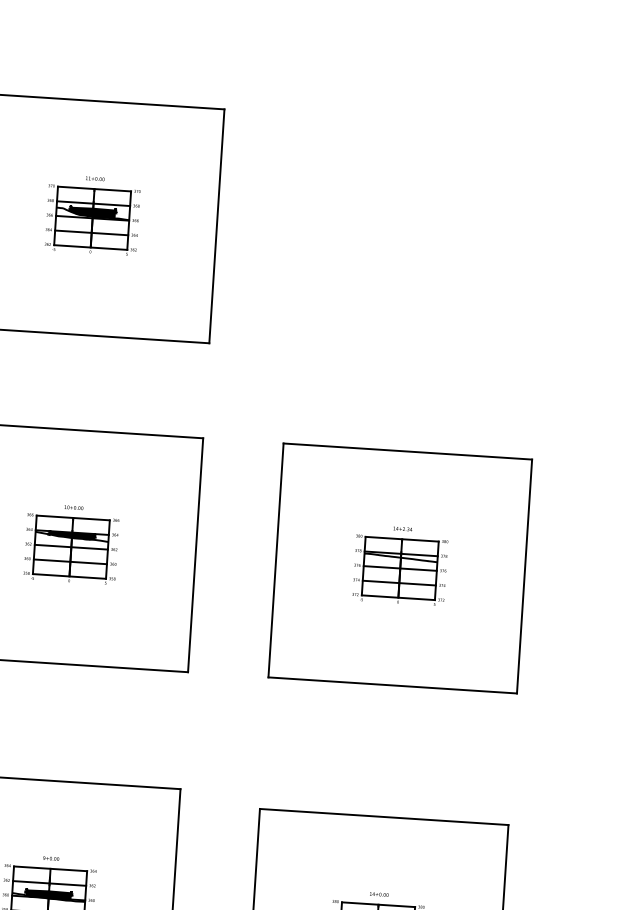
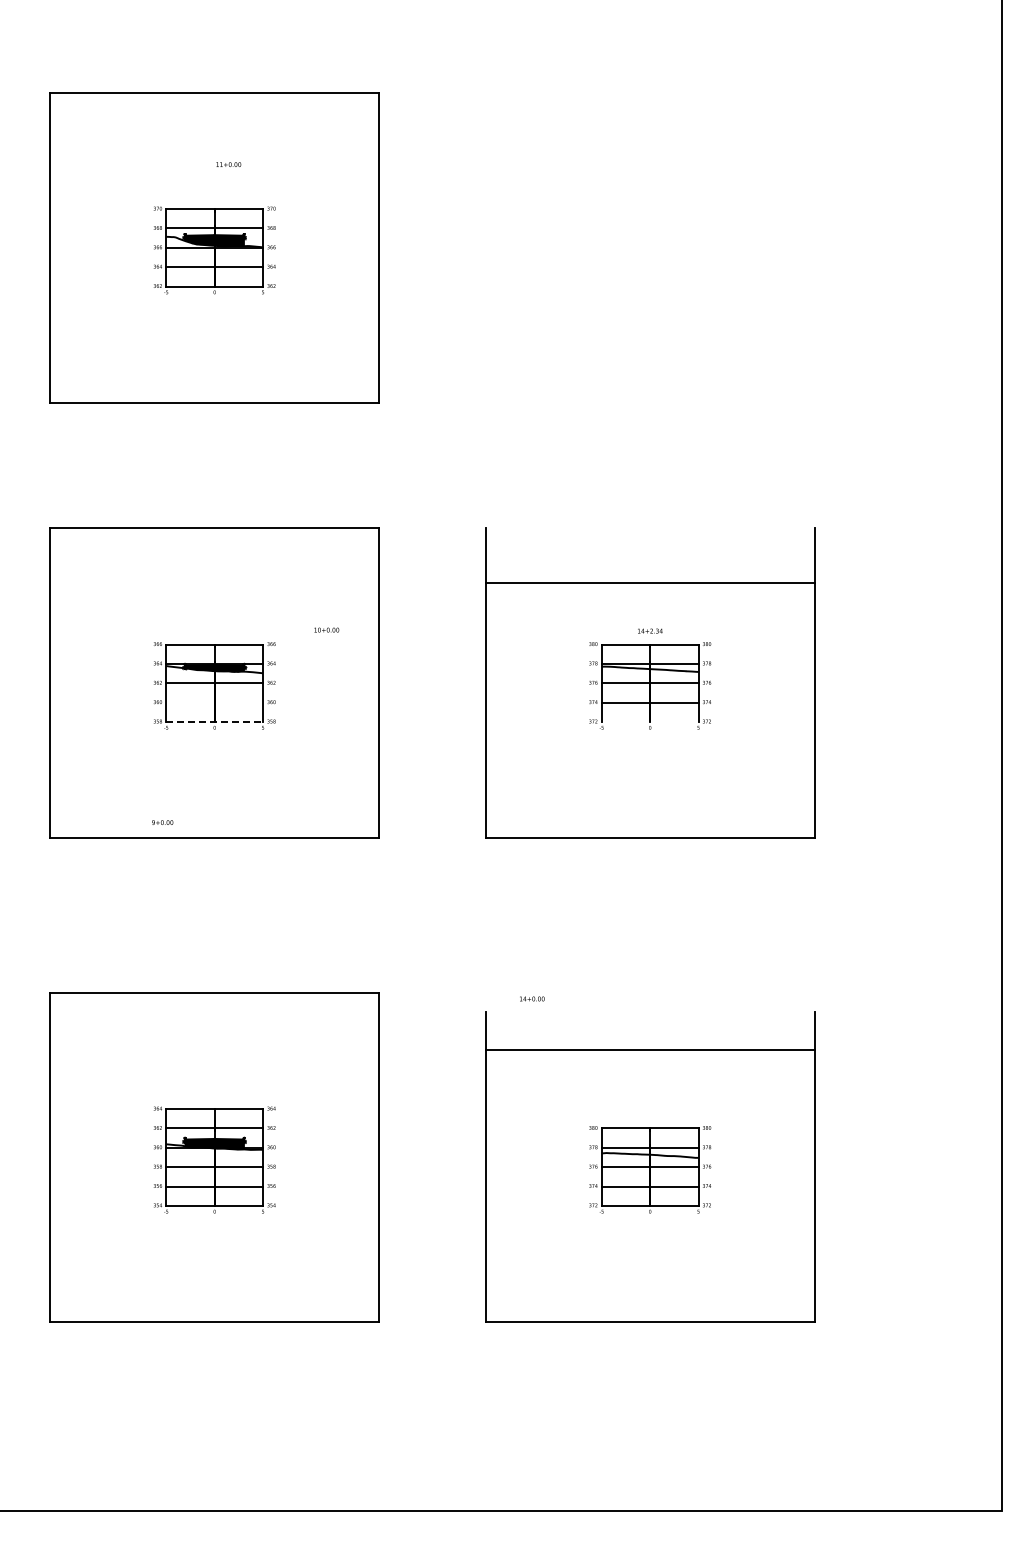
text: (95, 178) -> (228, 164), moved
line: (407, 451) -> (649, 583), moved
text: (73, 507) -> (326, 629), moved
line: (70, 561) -> (214, 702), removed
line: (70, 576) -> (215, 722), solid -> dashed
line: (397, 598) -> (649, 722), removed
line: (383, 817) -> (649, 1050), moved
text: (51, 858) -> (162, 822), moved
text: (379, 894) -> (532, 998), moved

